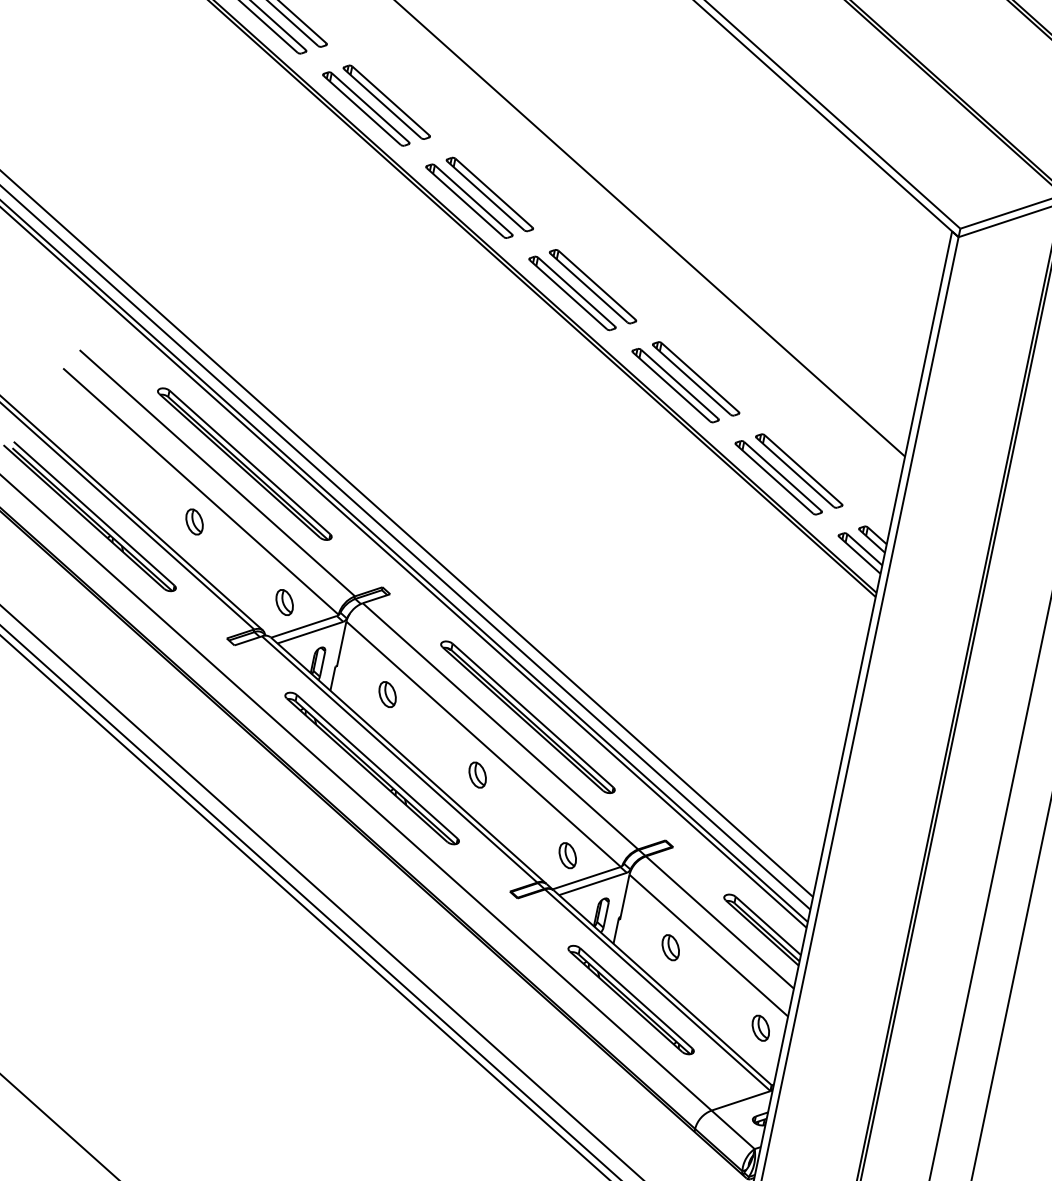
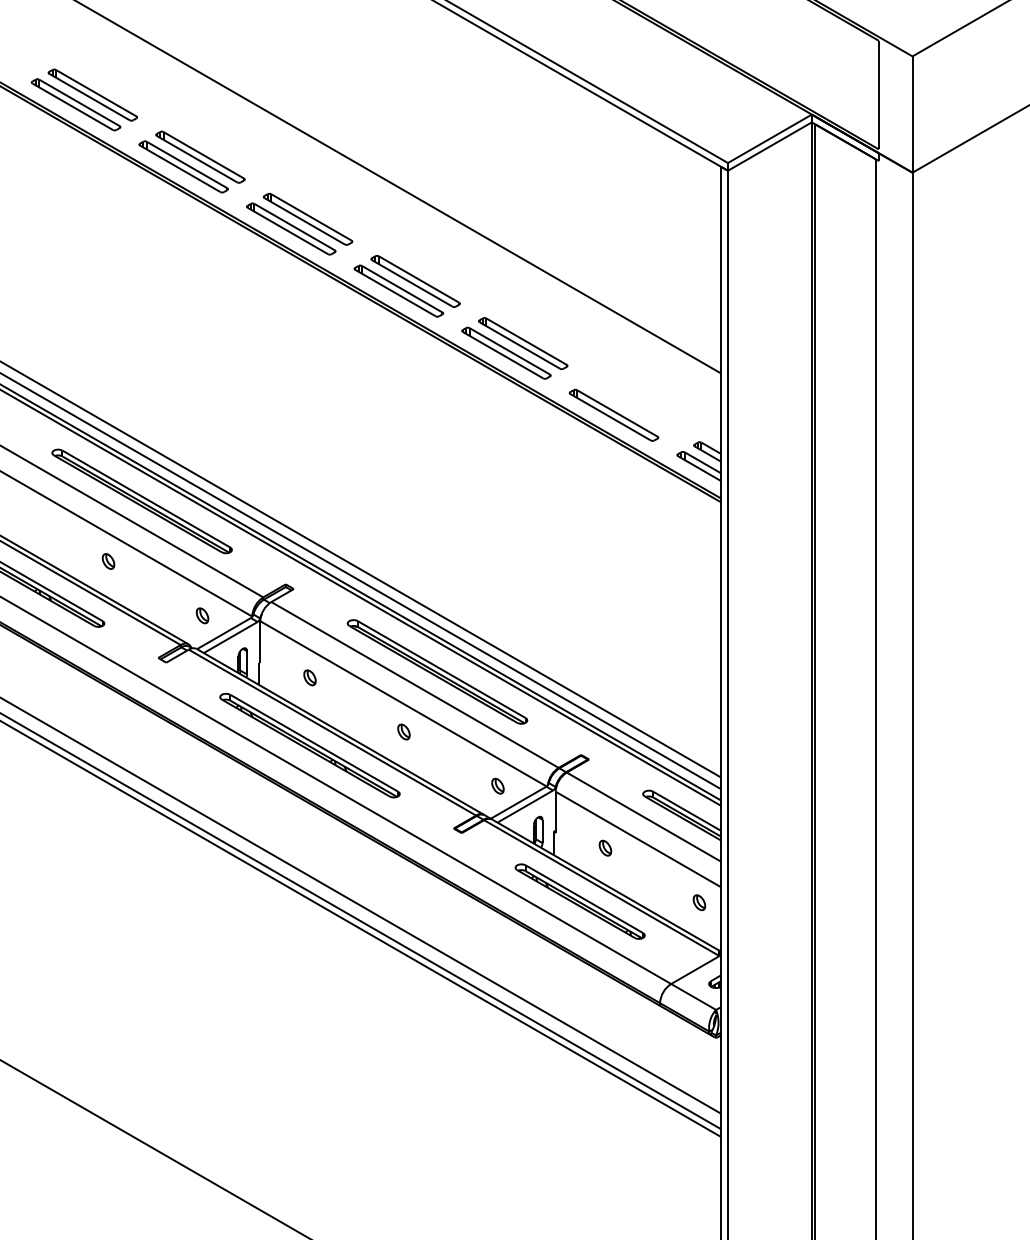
part: (798, 470) -> (630, 405), removed
part: (194, 521) -> (108, 561), size x0.7
part: (284, 602) -> (202, 615), size x0.7
part: (387, 694) -> (309, 677), size x0.7
part: (477, 774) -> (403, 731), size x0.7
part: (567, 854) -> (497, 785), size x0.7
part: (671, 946) -> (605, 847), size x0.7
part: (760, 1028) -> (699, 902), size x0.7

